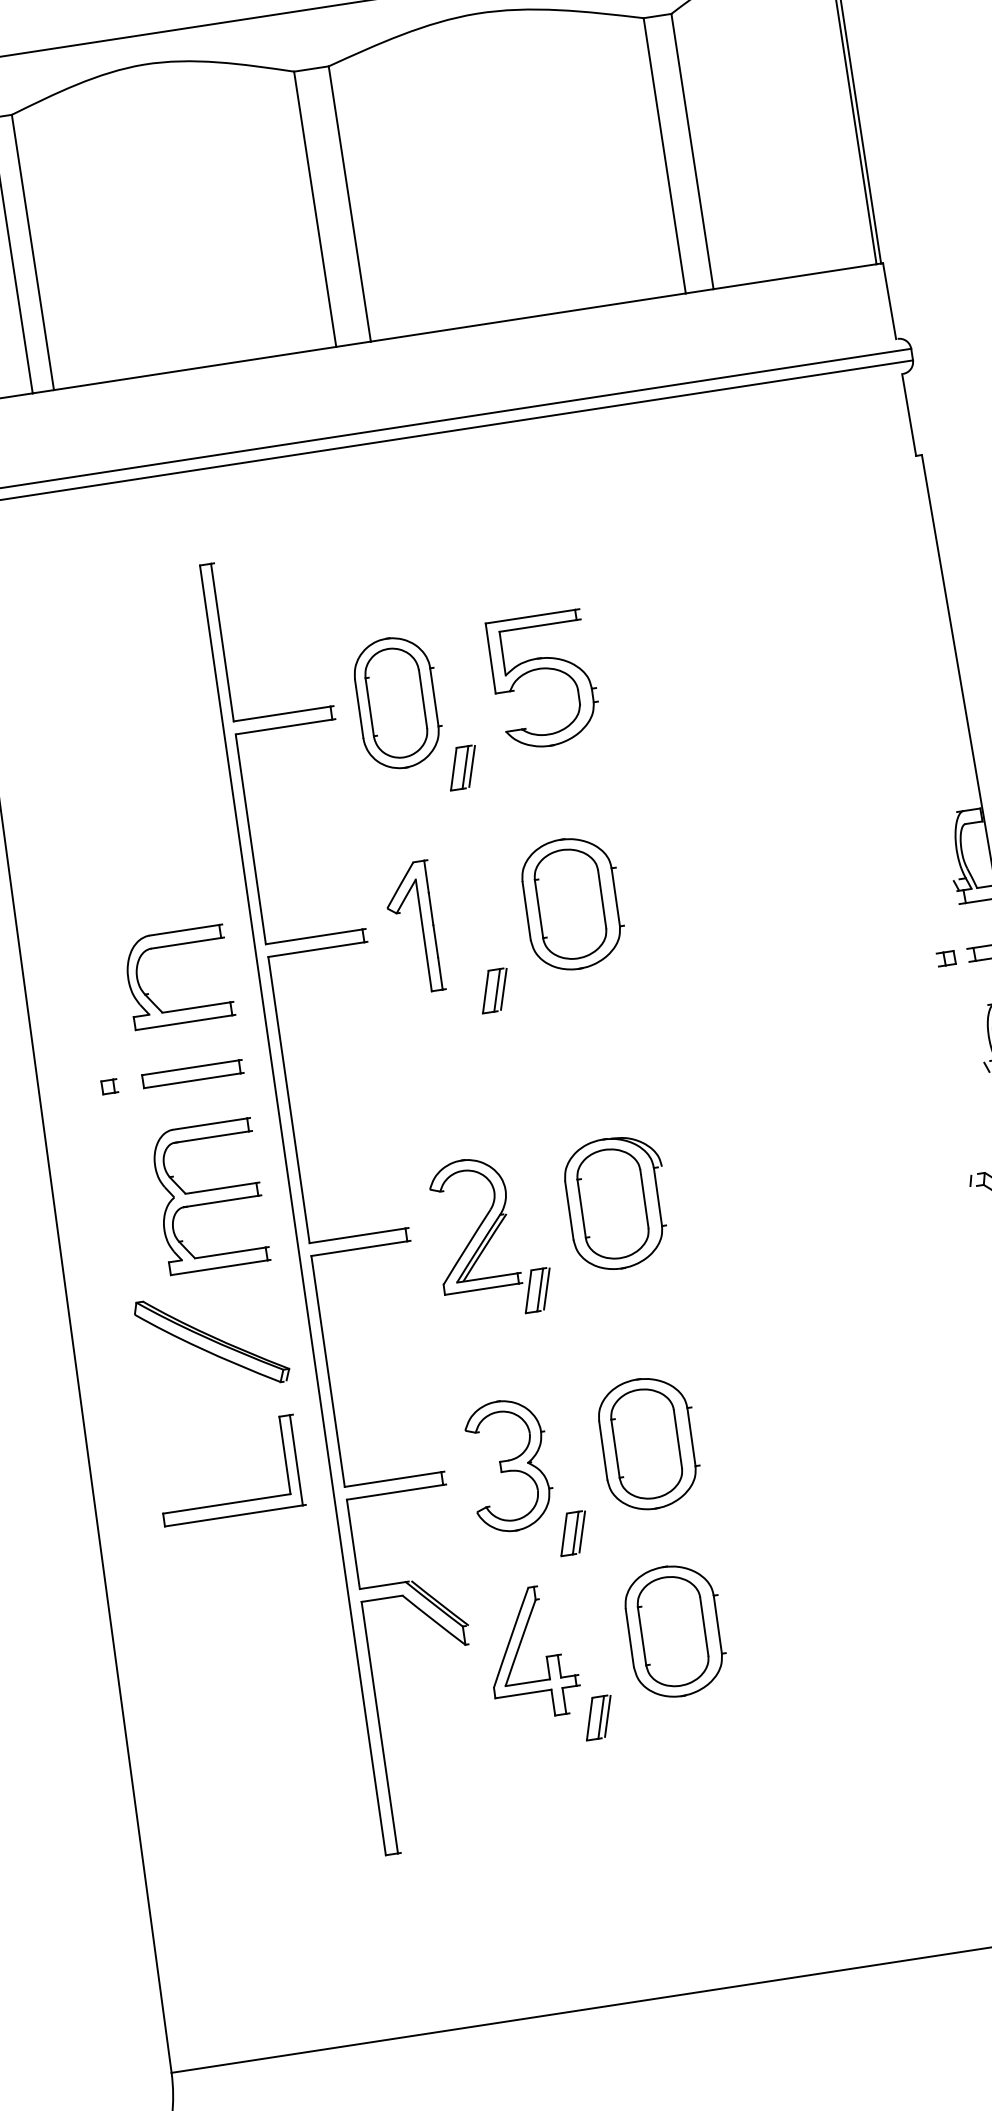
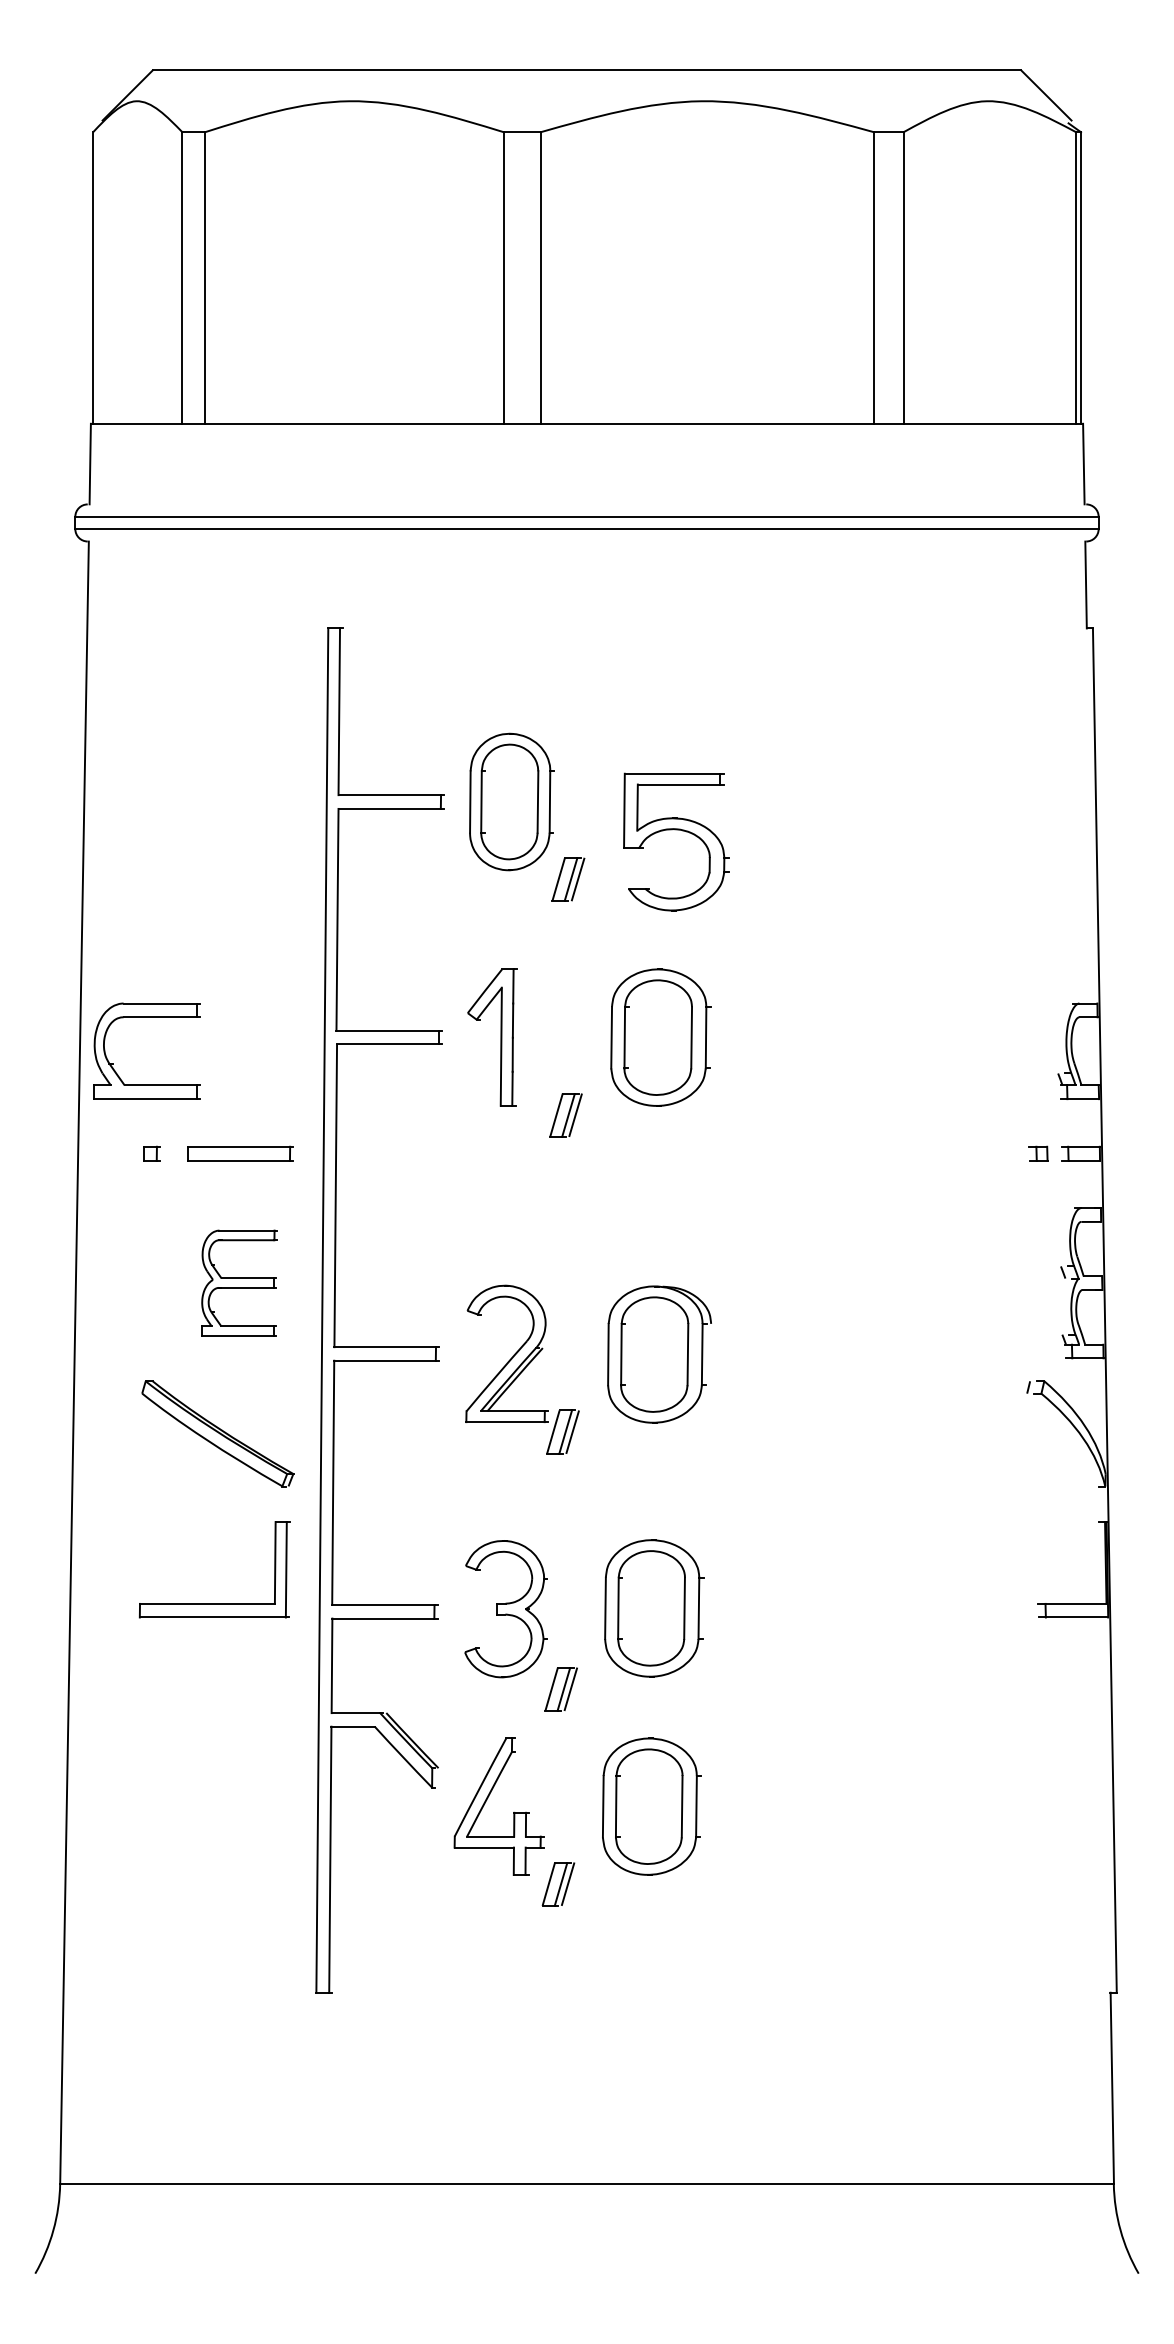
part: (542, 669) -> (676, 830), moved
part: (173, 945) -> (146, 1017), moved
part: (210, 1195) -> (239, 1282), size x0.7

